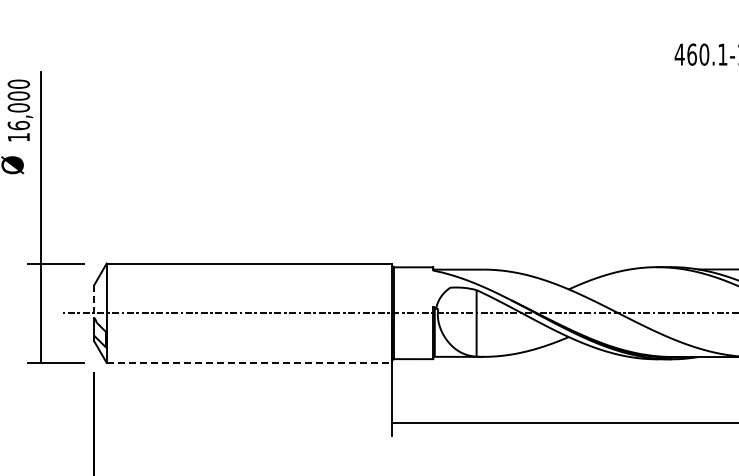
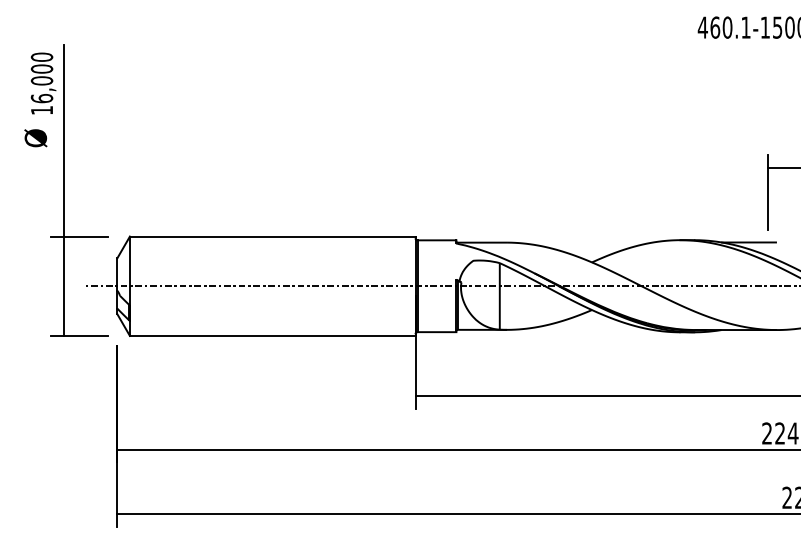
line: (94, 302) -> (117, 275), dashed -> solid
line: (249, 362) -> (272, 335), dashed -> solid

